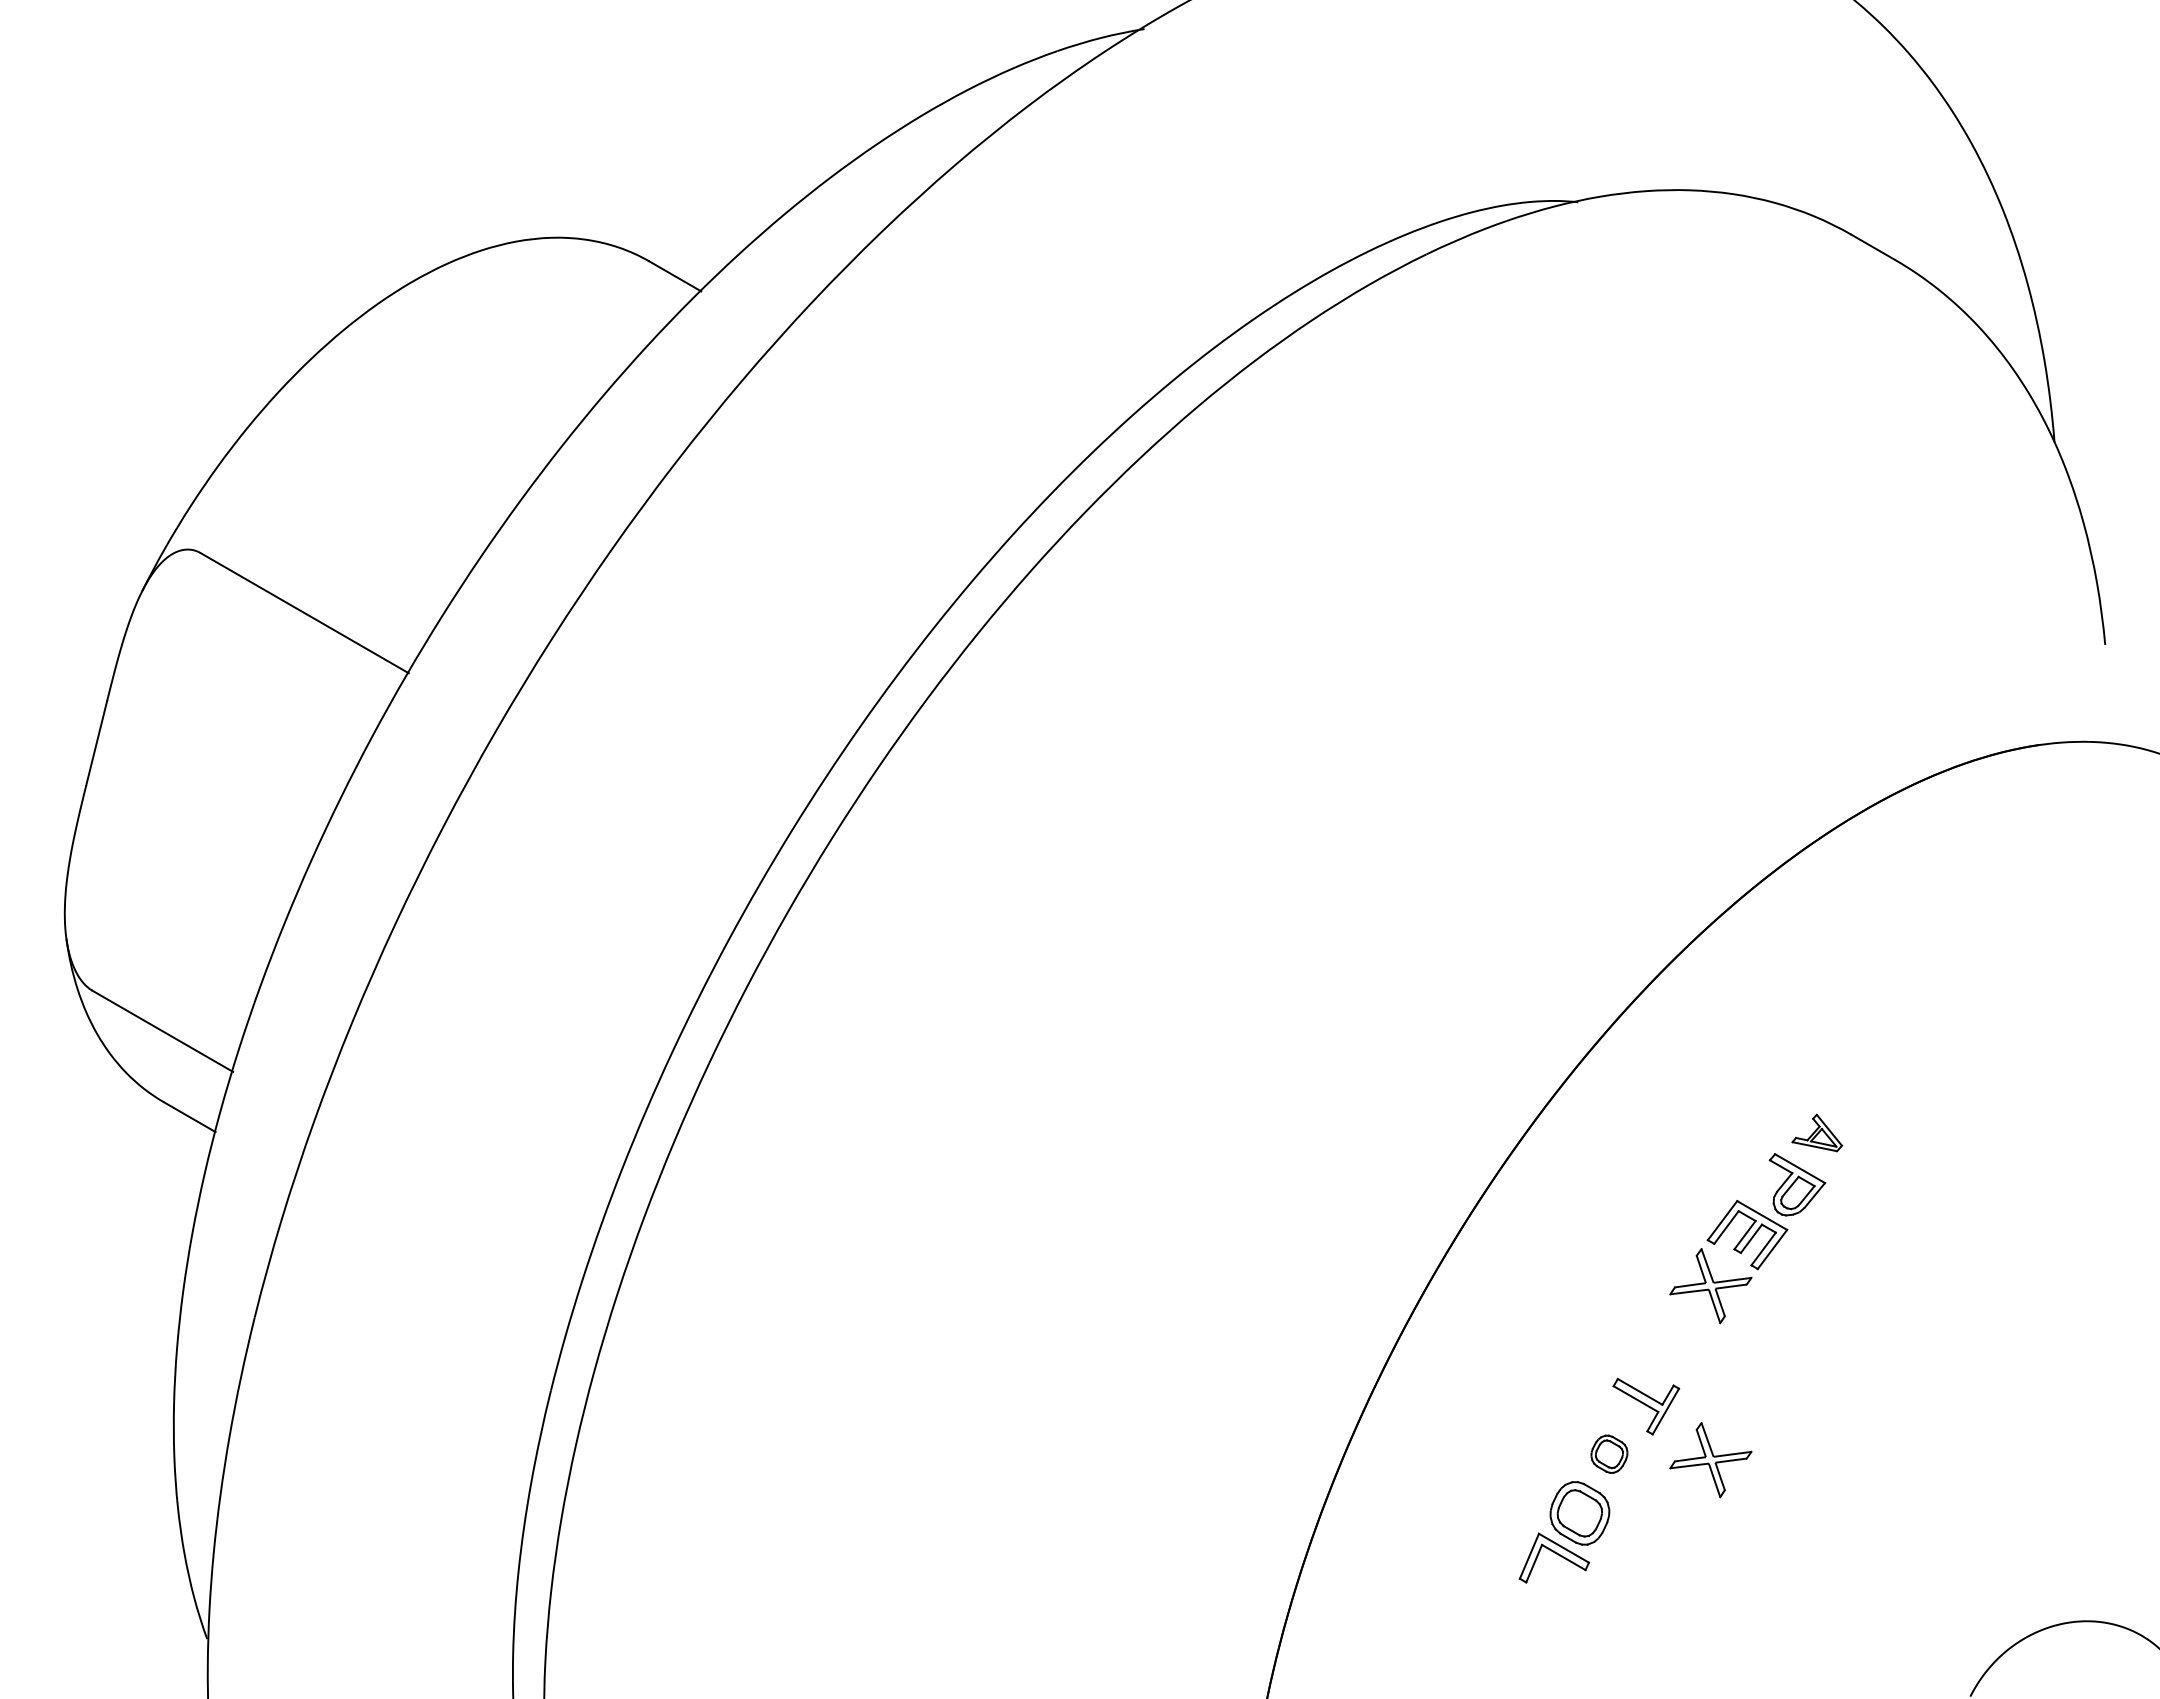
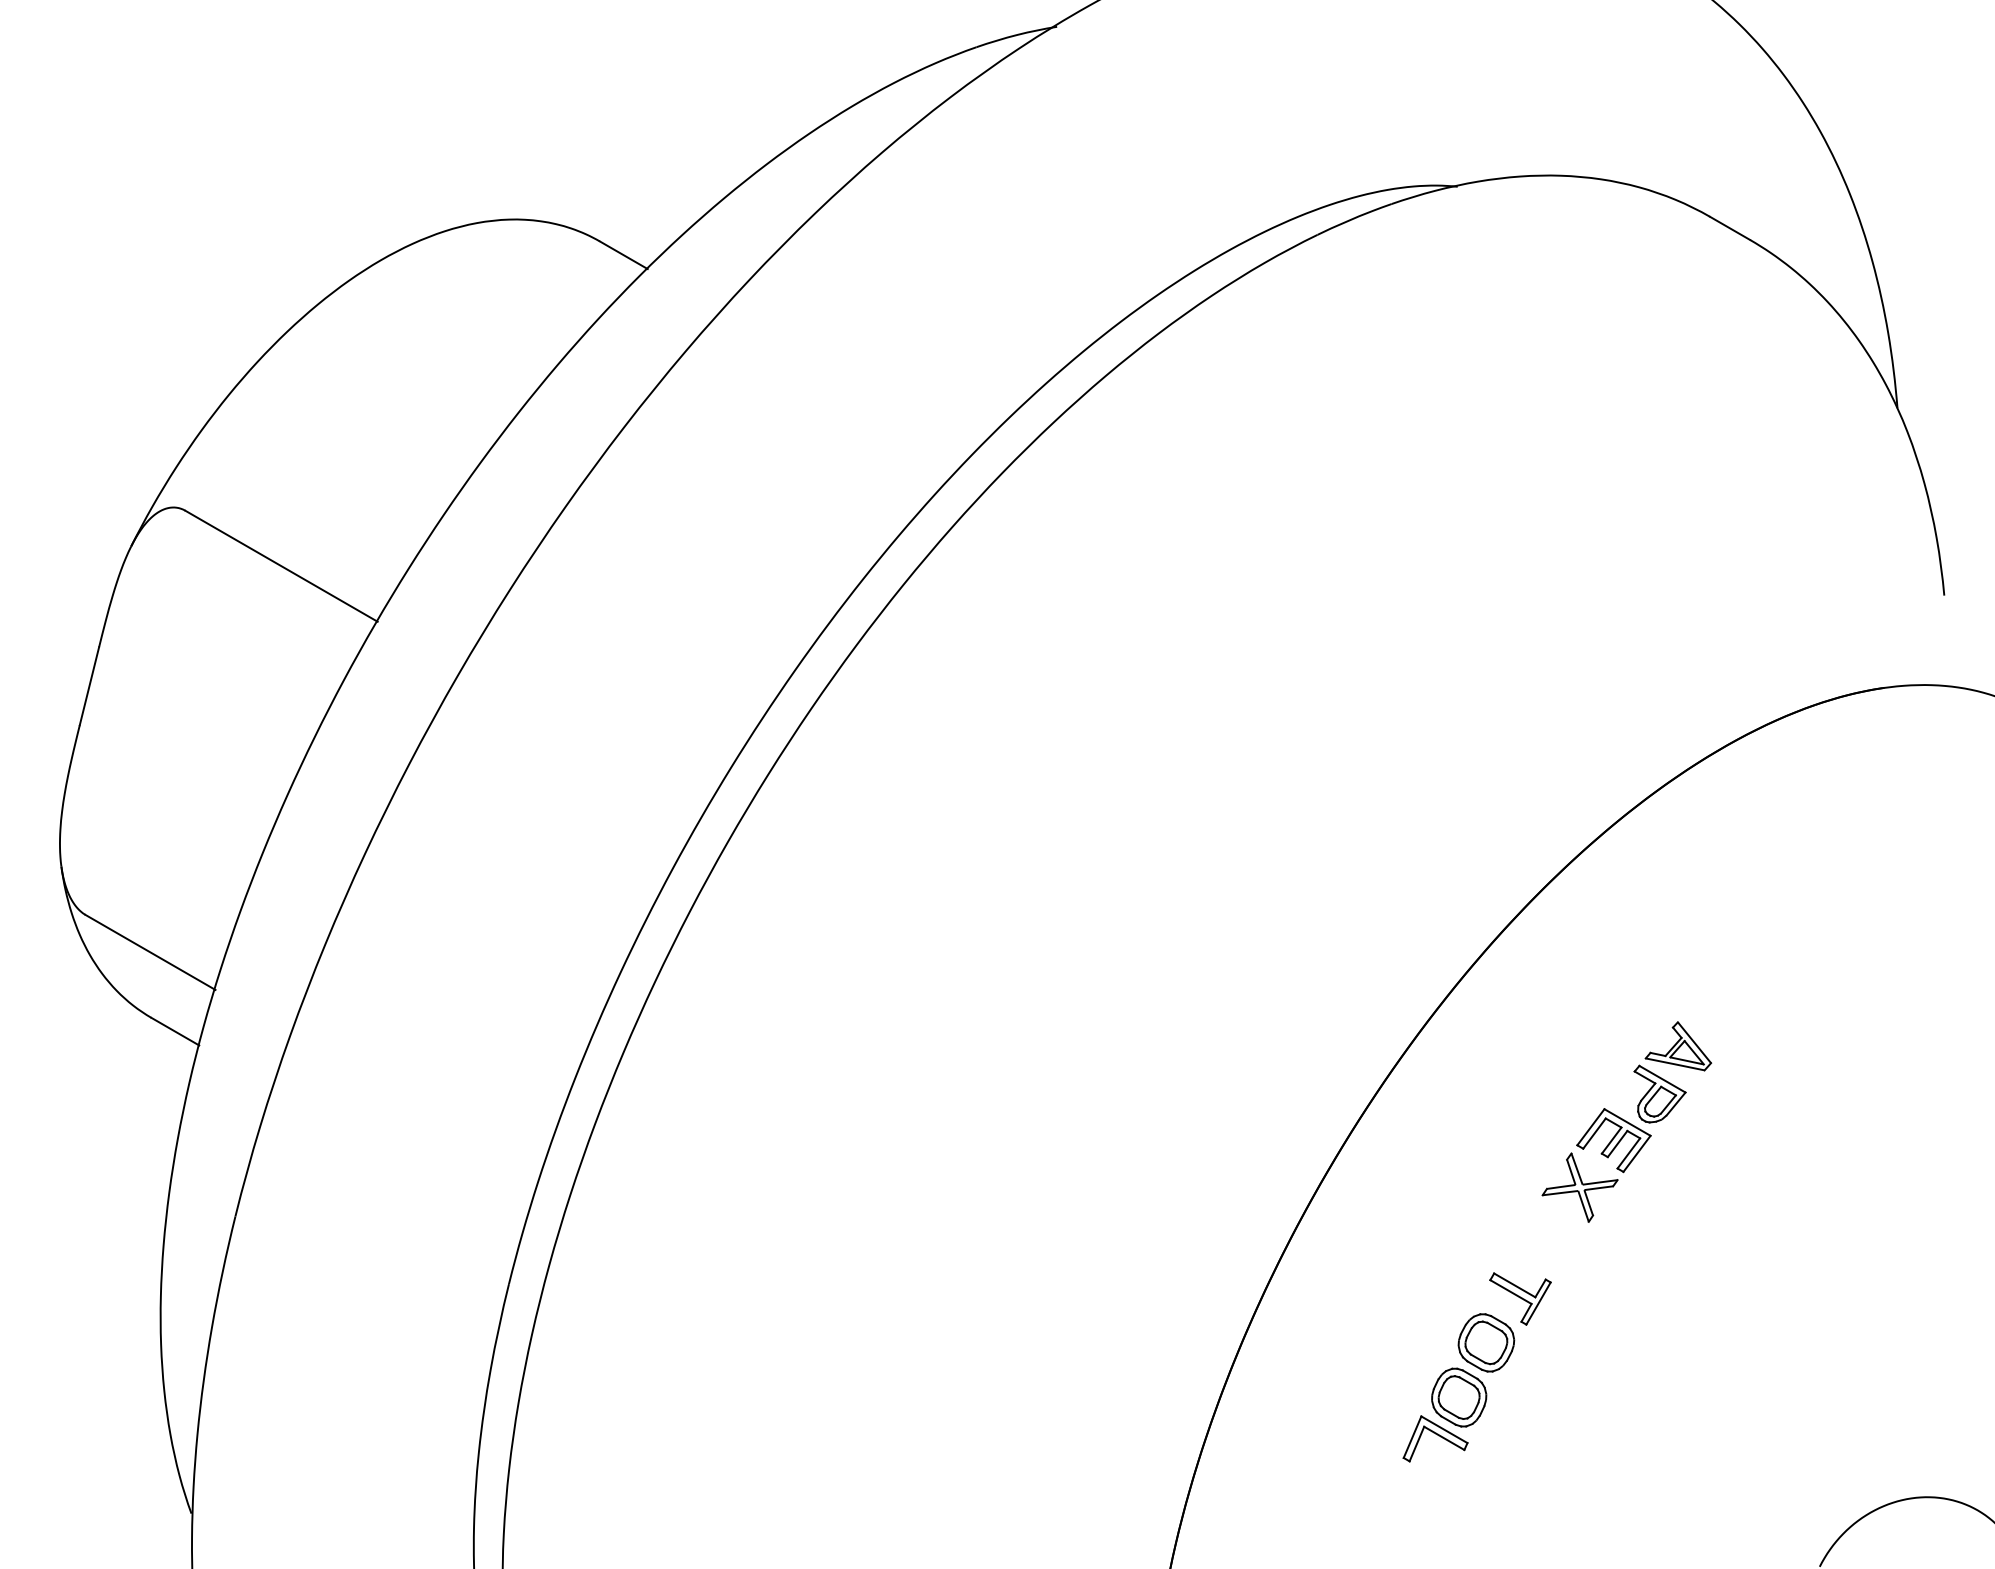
part: (1816, 1132) -> (1677, 1045), size x1.43
part: (1609, 1454) -> (1486, 1343), size x1.67
part: (1710, 1460) -> (1579, 1348), removed

